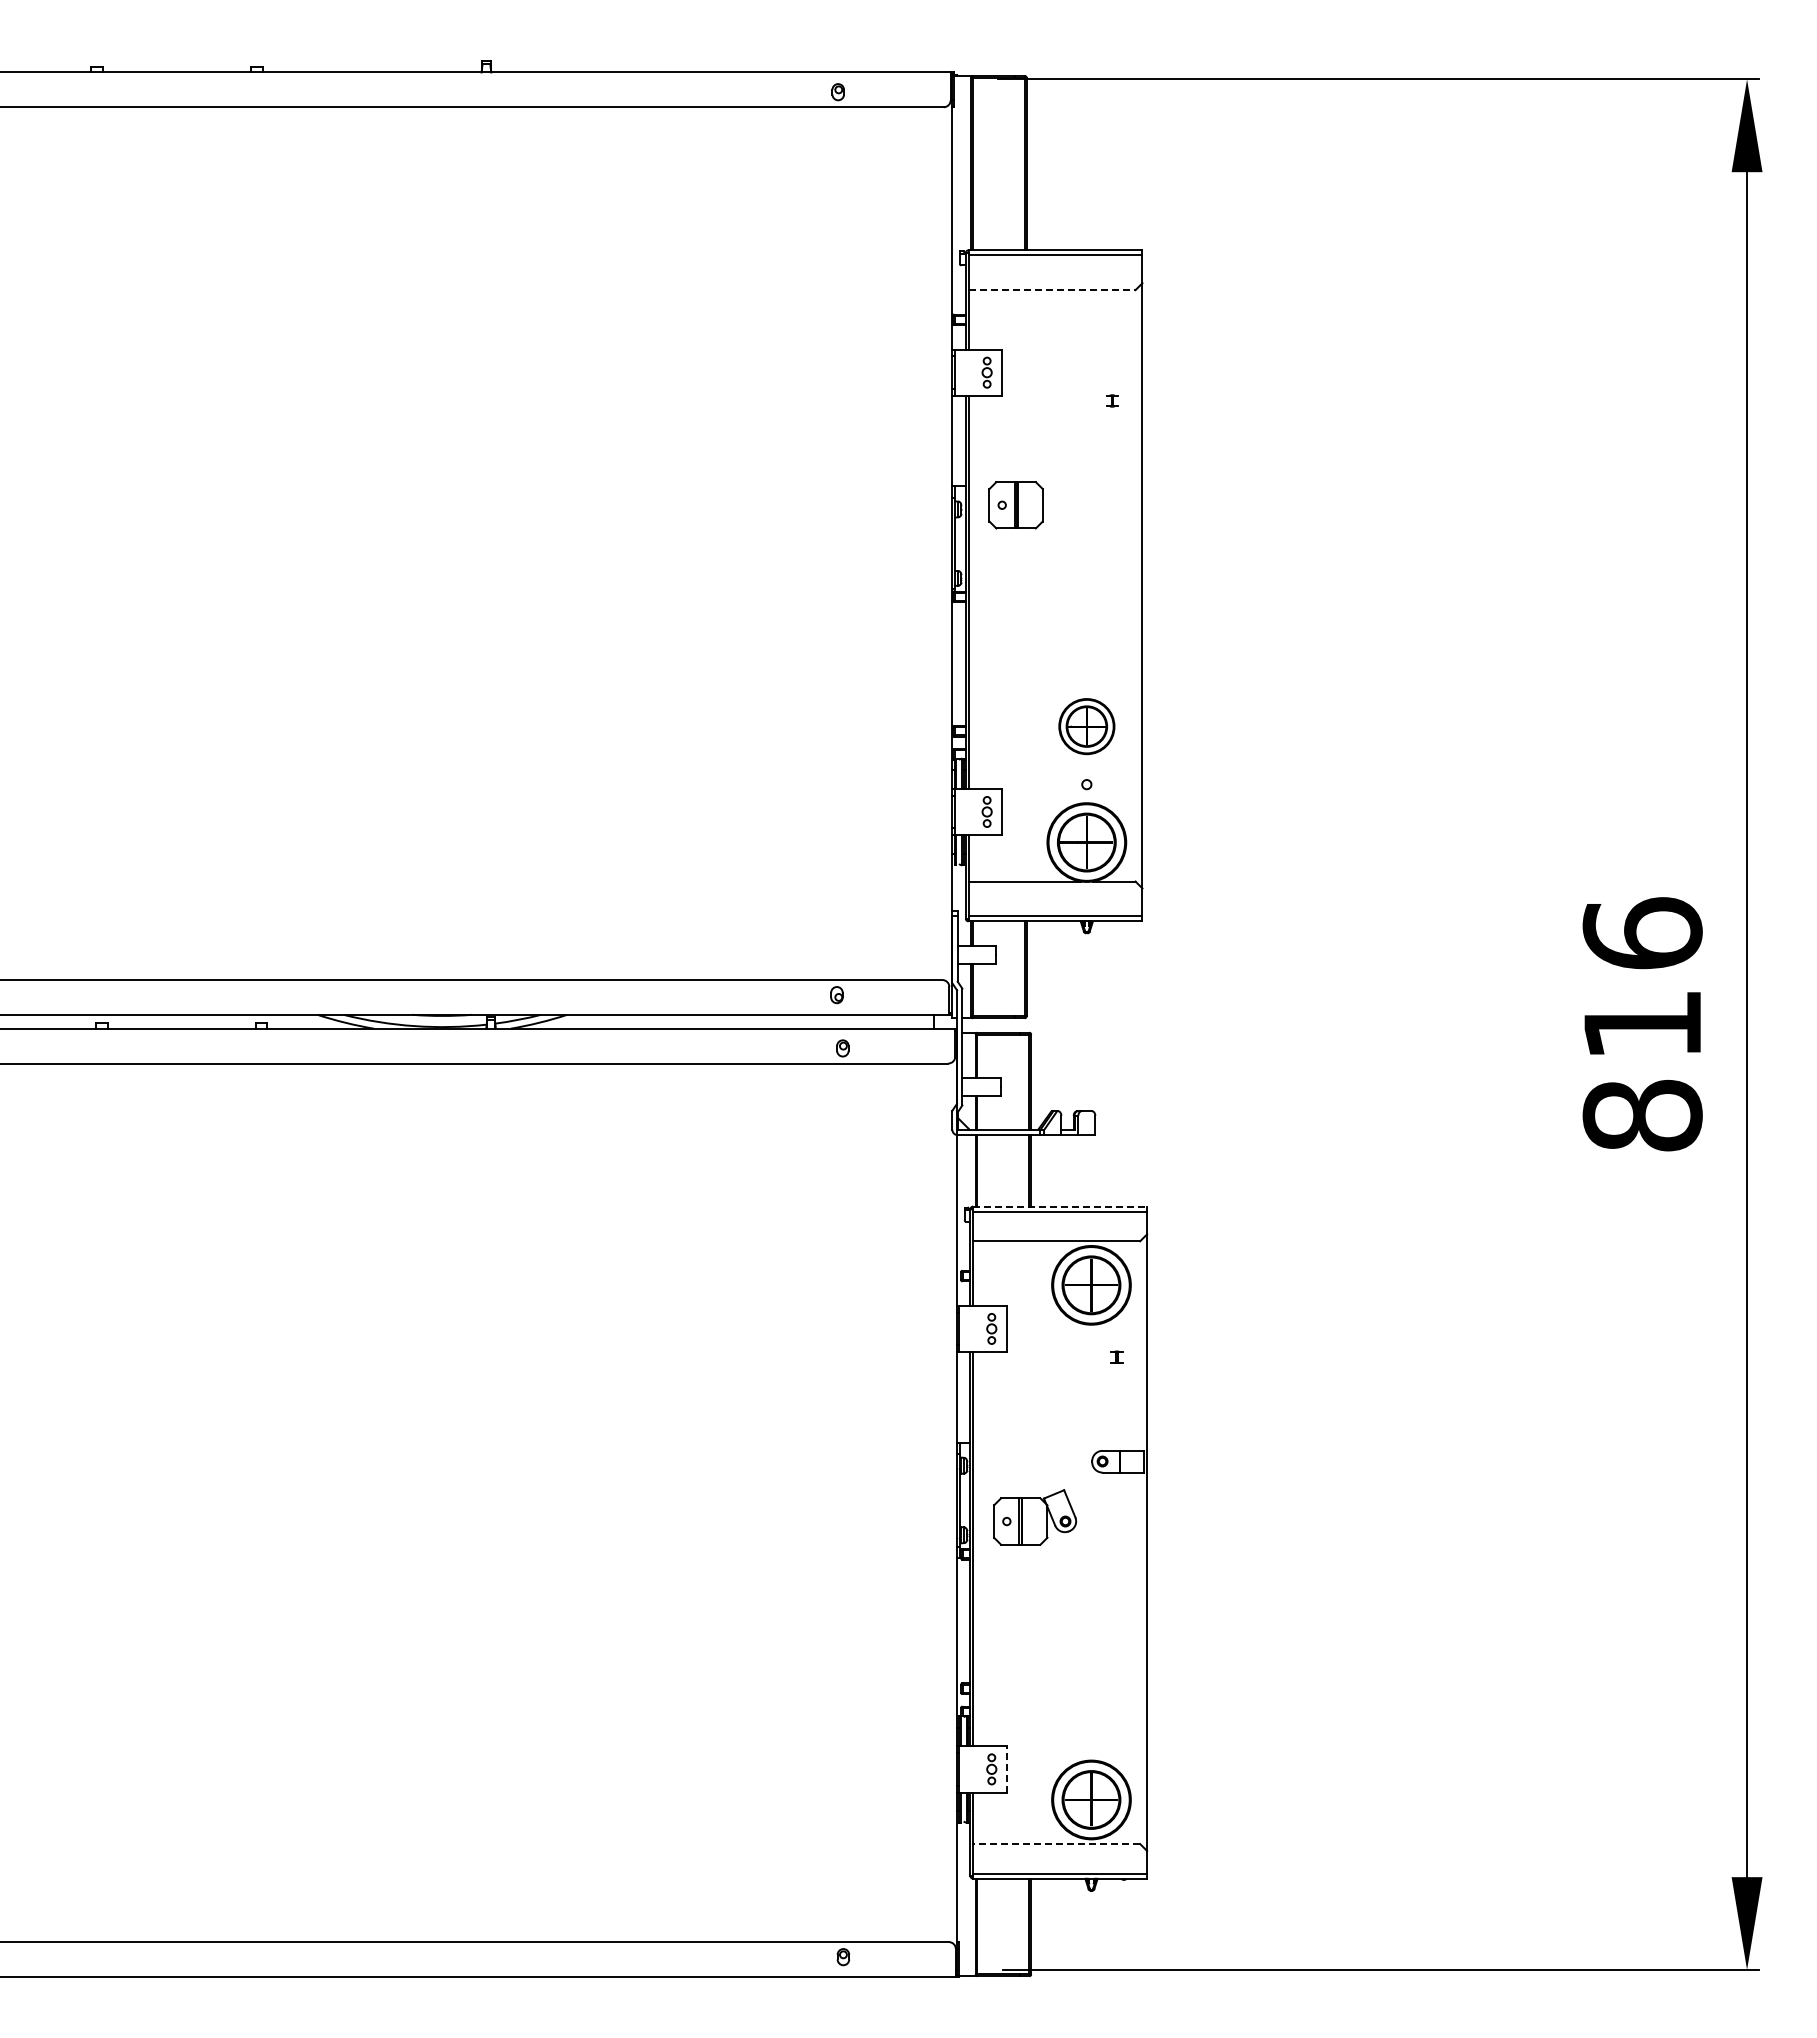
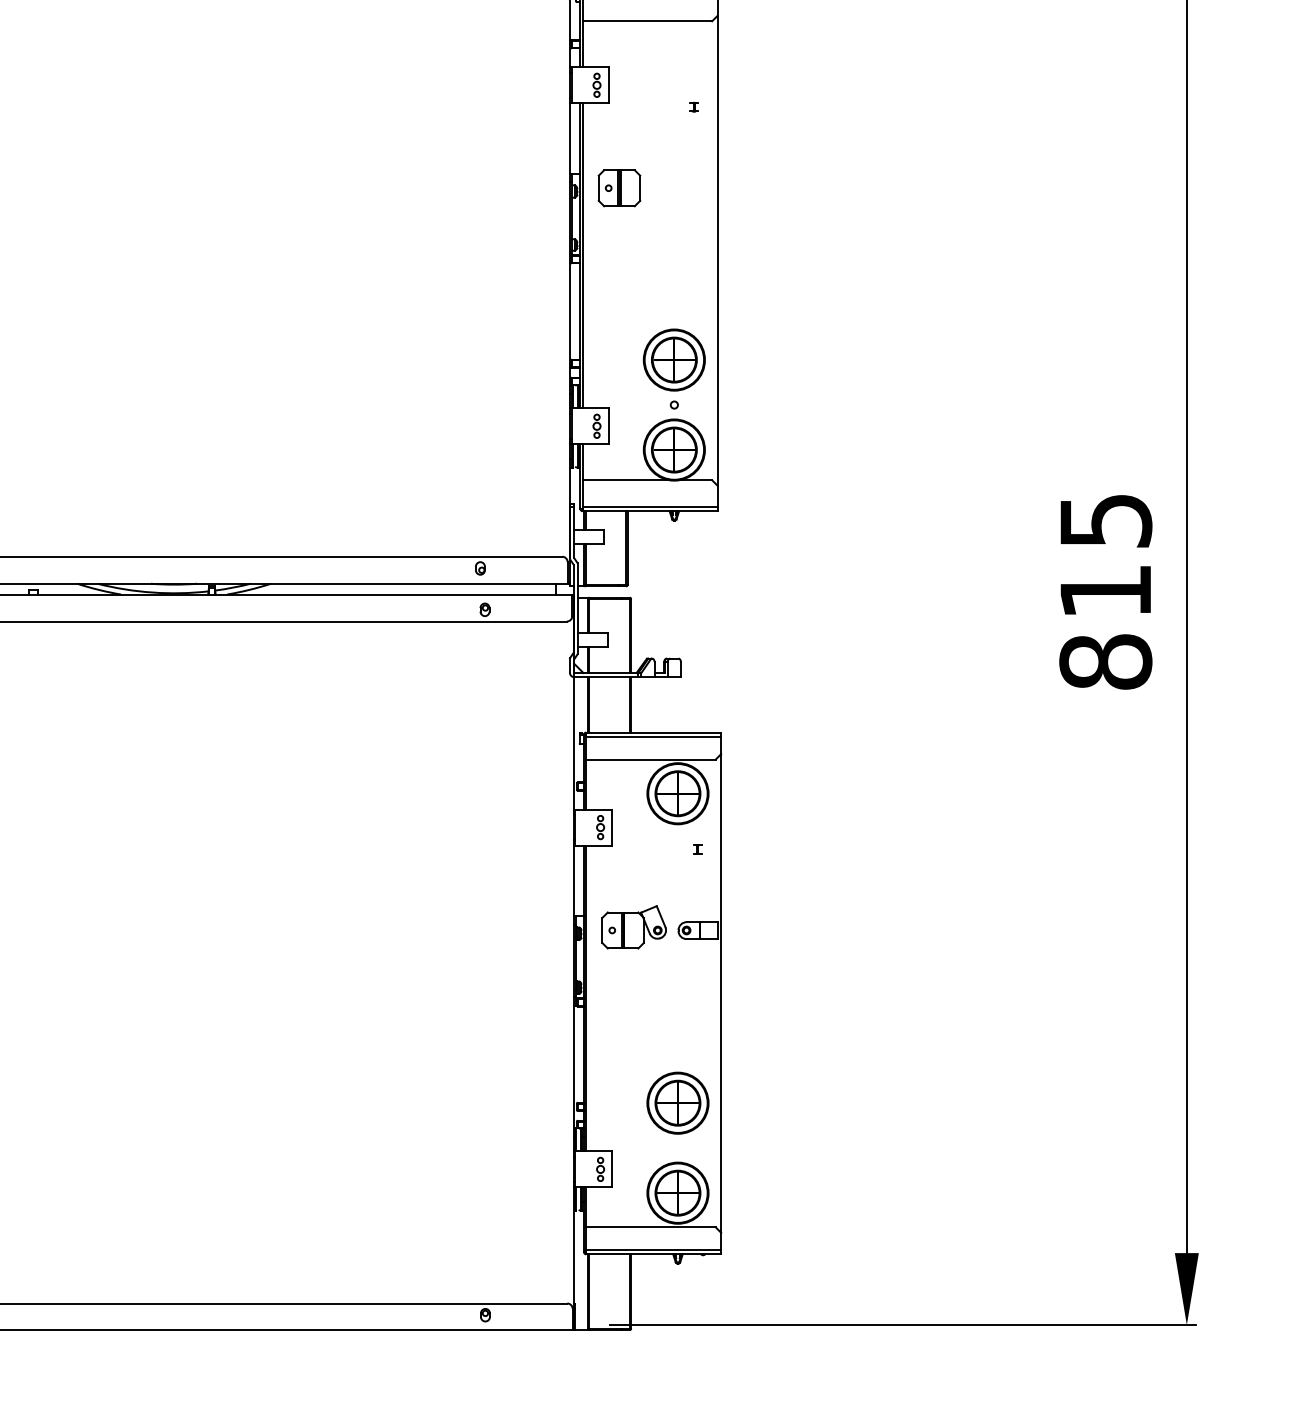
line: (1052, 290) -> (647, 21), dashed -> solid
part: (1086, 726) -> (674, 359), size x1.43
text: (1642, 933) -> (1105, 520), 816 -> 815
line: (1060, 1206) -> (653, 732), dashed -> solid
part: (1034, 1517) -> (633, 927), moved
part: (1091, 1683) -> (677, 1102), added
line: (1006, 1768) -> (612, 1168), dashed -> solid
line: (1056, 1844) -> (650, 1227), dashed -> solid

